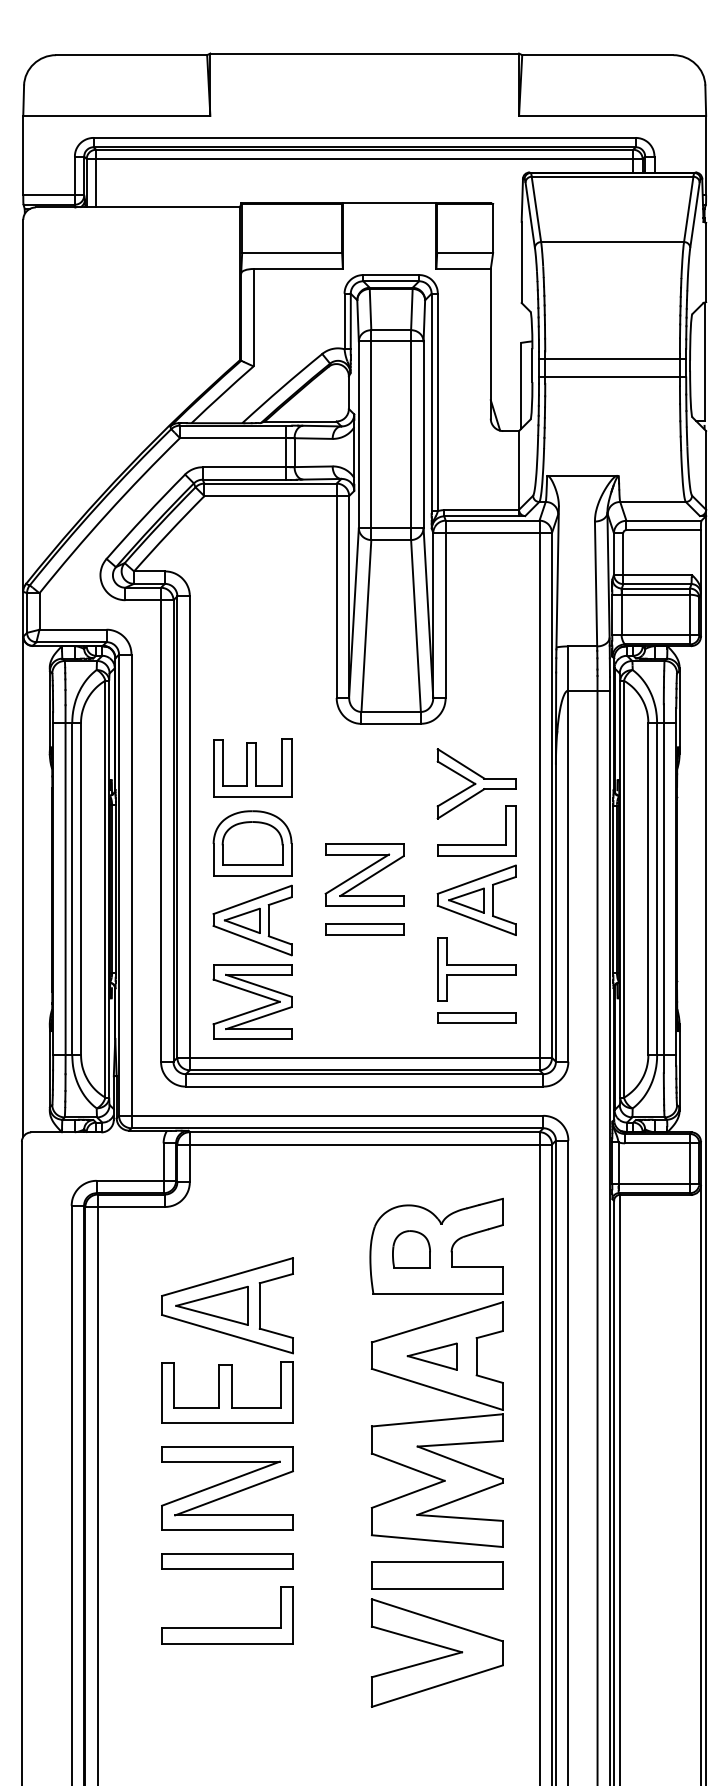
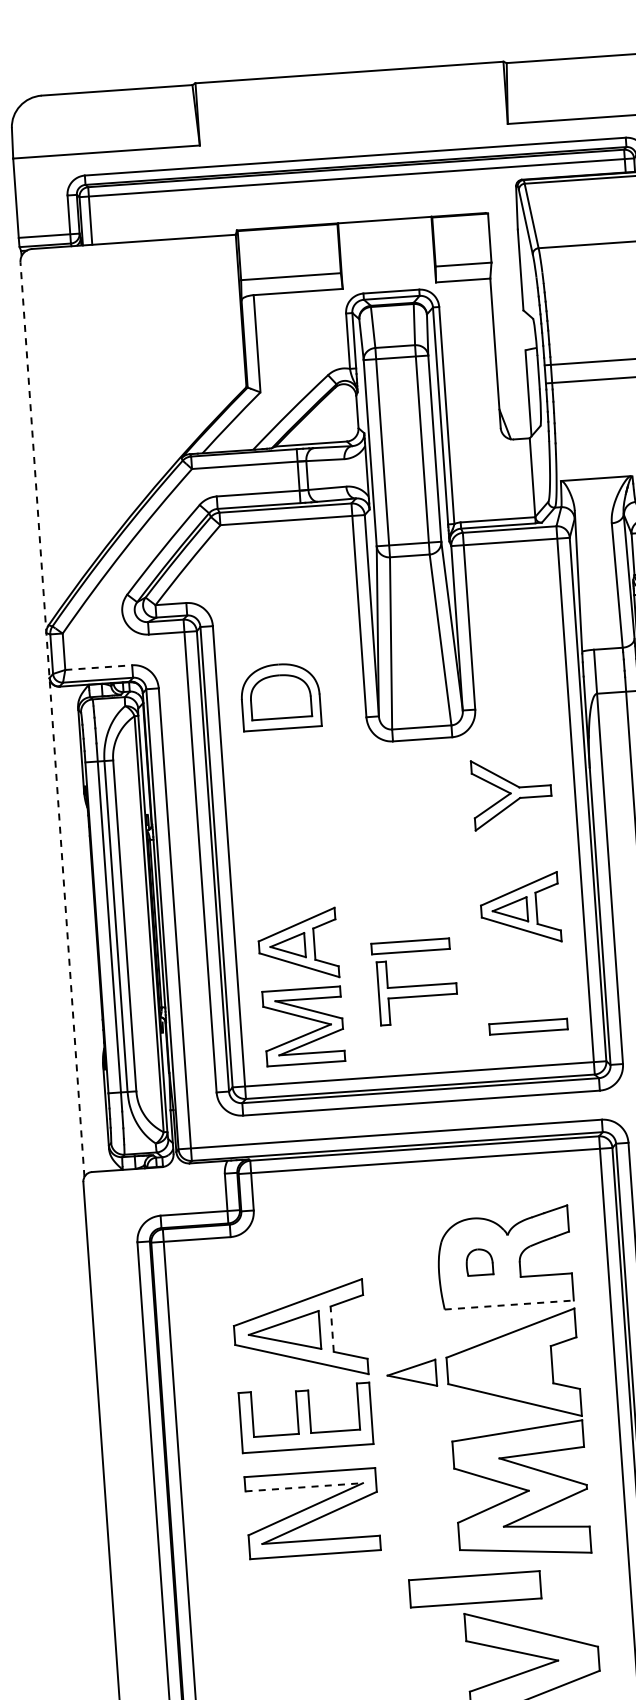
line: (73, 629) -> (99, 667), solid -> dashed
line: (23, 677) -> (52, 718), solid -> dashed
part: (252, 767) -> (287, 792), removed
part: (252, 843) -> (280, 696), moved
part: (476, 844) -> (516, 853), removed
part: (364, 874) -> (406, 891), removed
part: (476, 969) -> (417, 990), moved
part: (411, 1249) -> (479, 1262), size x0.7
line: (438, 1294) -> (509, 1305), solid -> dashed
line: (259, 1305) -> (331, 1328), solid -> dashed
part: (431, 1356) -> (411, 1374), moved
line: (220, 1461) -> (303, 1487), solid -> dashed
part: (227, 1561) -> (317, 1586), removed
part: (437, 1575) -> (475, 1589), moved
part: (227, 1627) -> (322, 1652), removed

